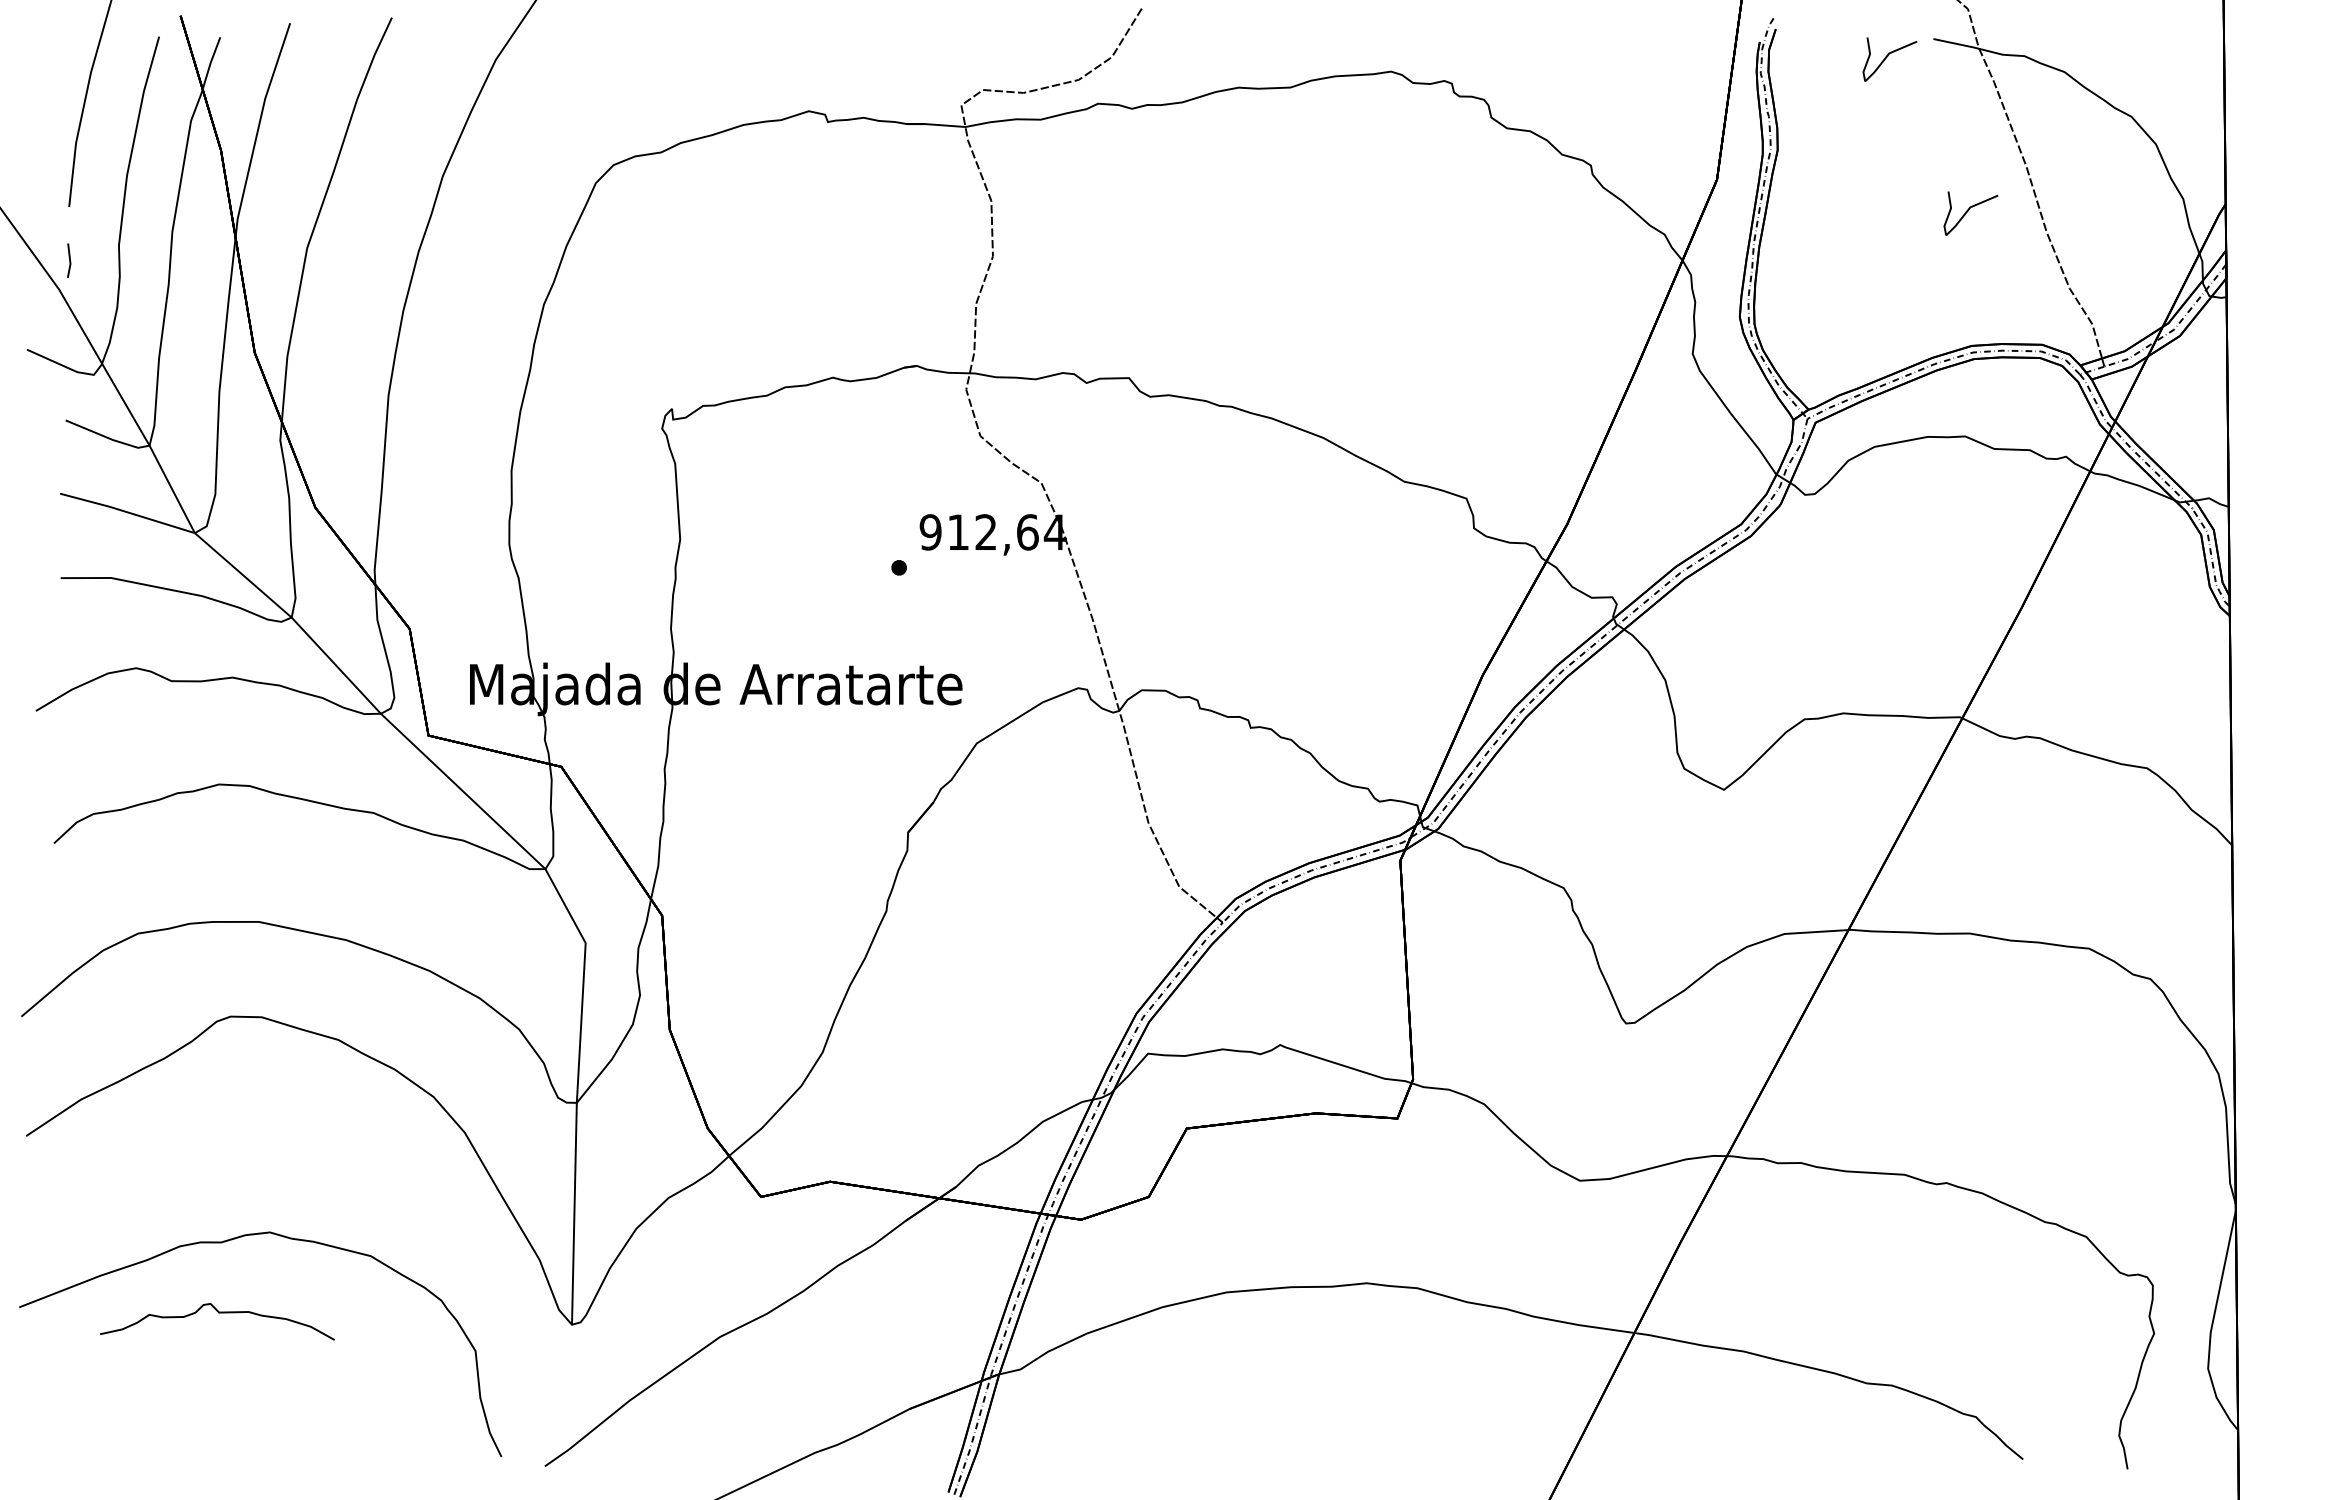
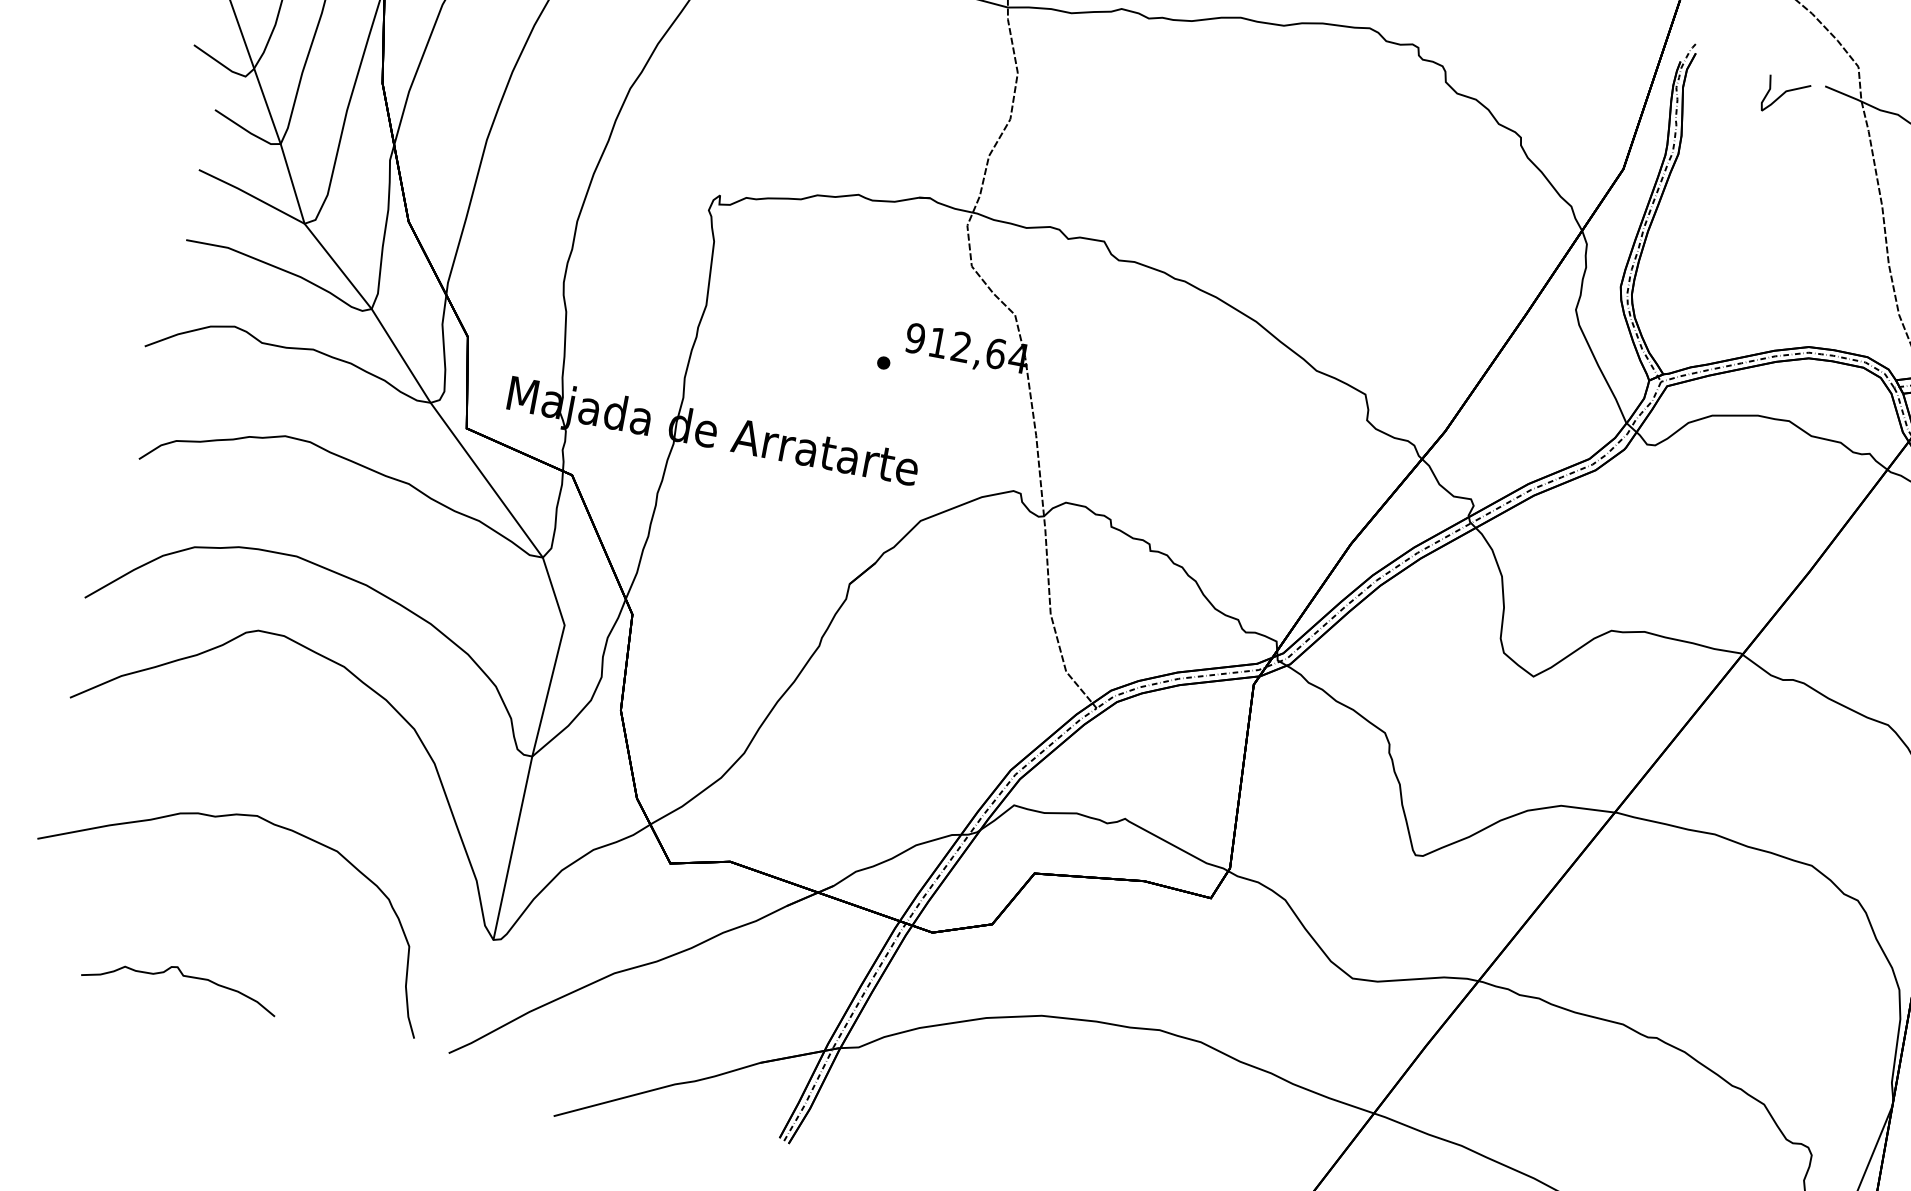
curve: (1968, 211) -> (1827, 234), removed
curve: (218, 1313) -> (182, 976), moved

